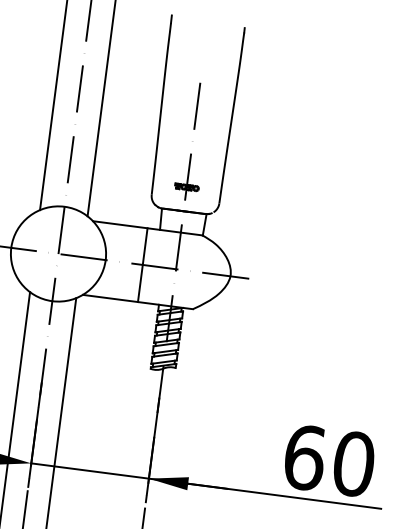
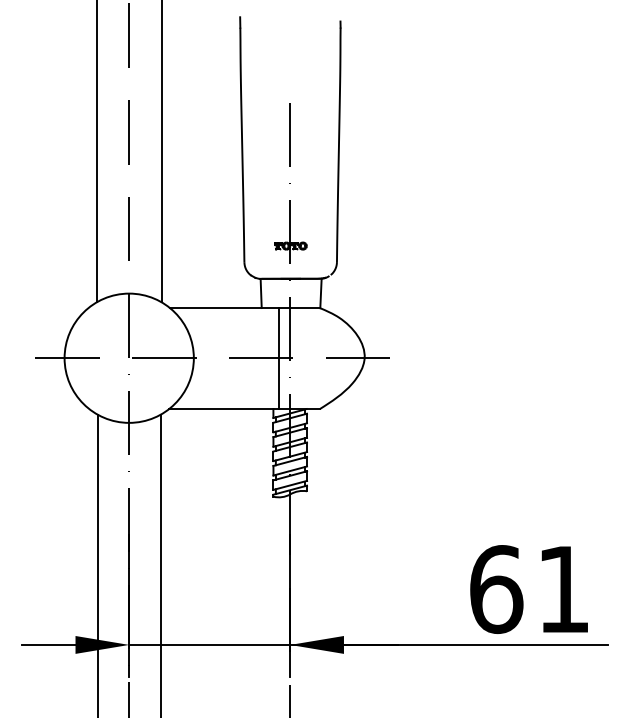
line: (142, 265) -> (278, 358), moved
text: (353, 464) -> (563, 589), 60 -> 61

